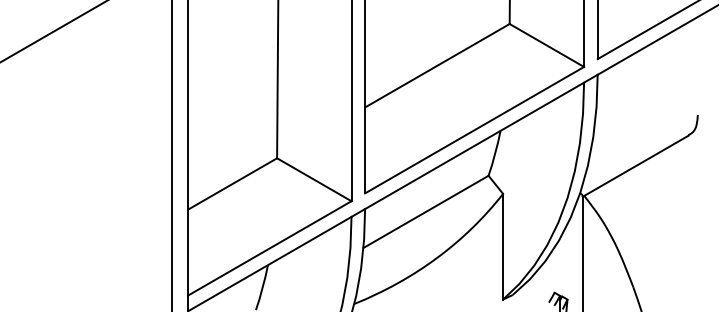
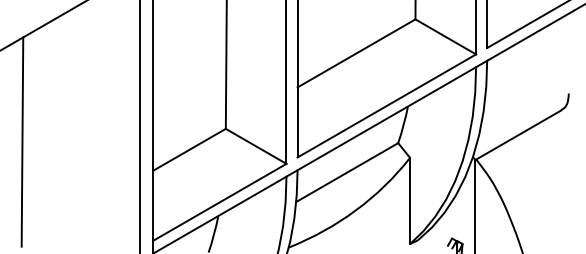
line: (27, 173) -> (22, 141), added

